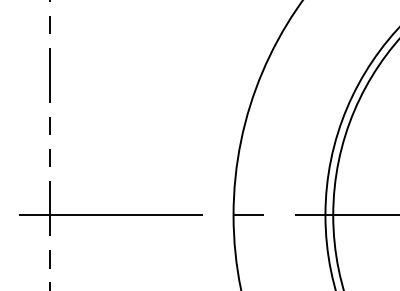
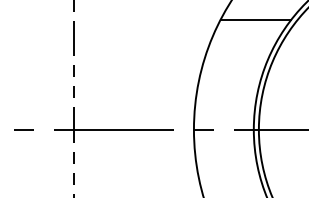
line: (328, 46) -> (255, 19), added

